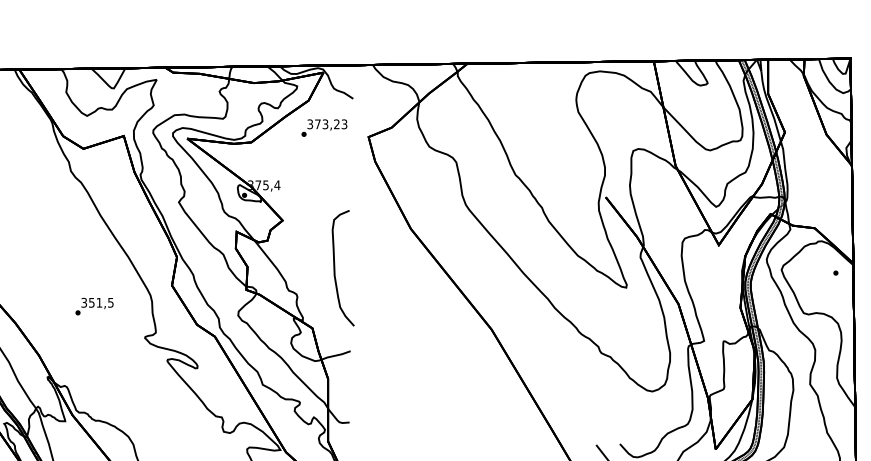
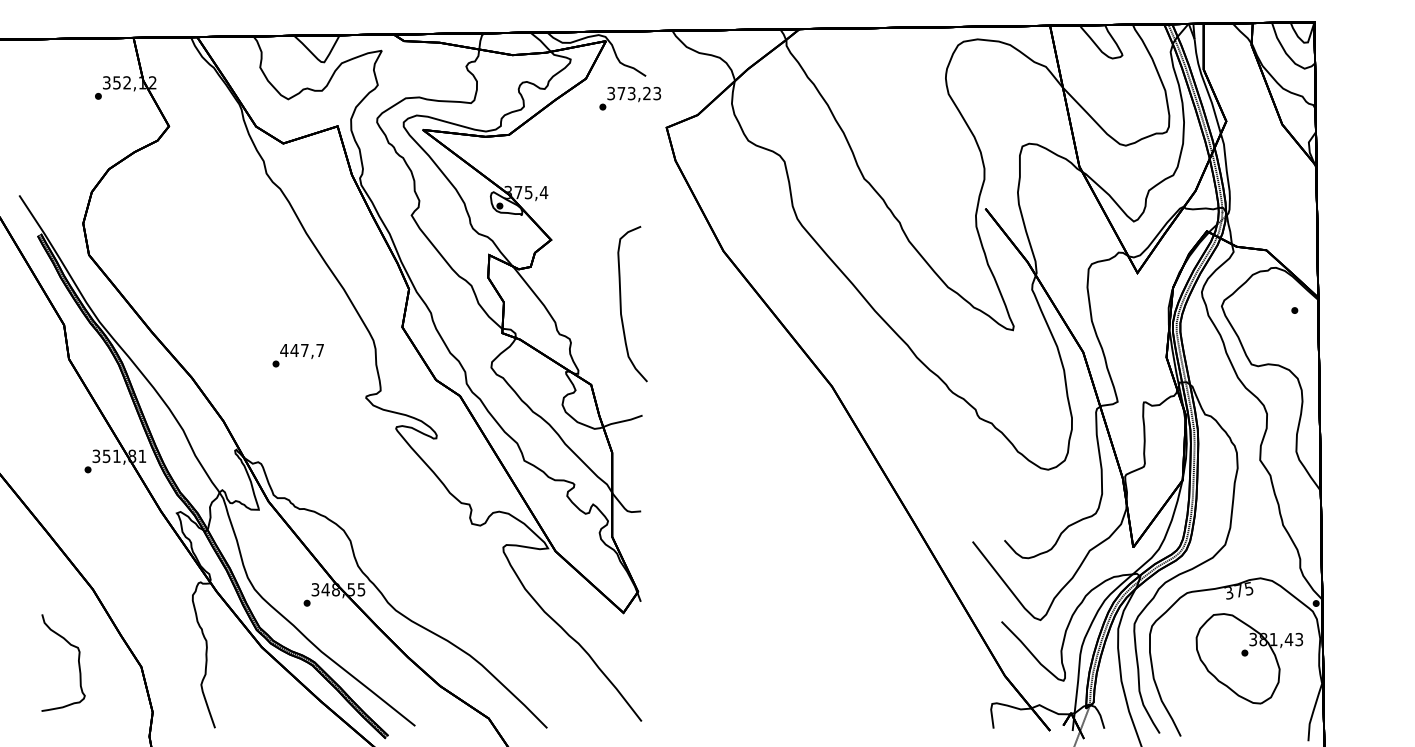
text: (324, 127) -> (630, 98), moved
text: (96, 302) -> (301, 350), 351,5 -> 447,7

